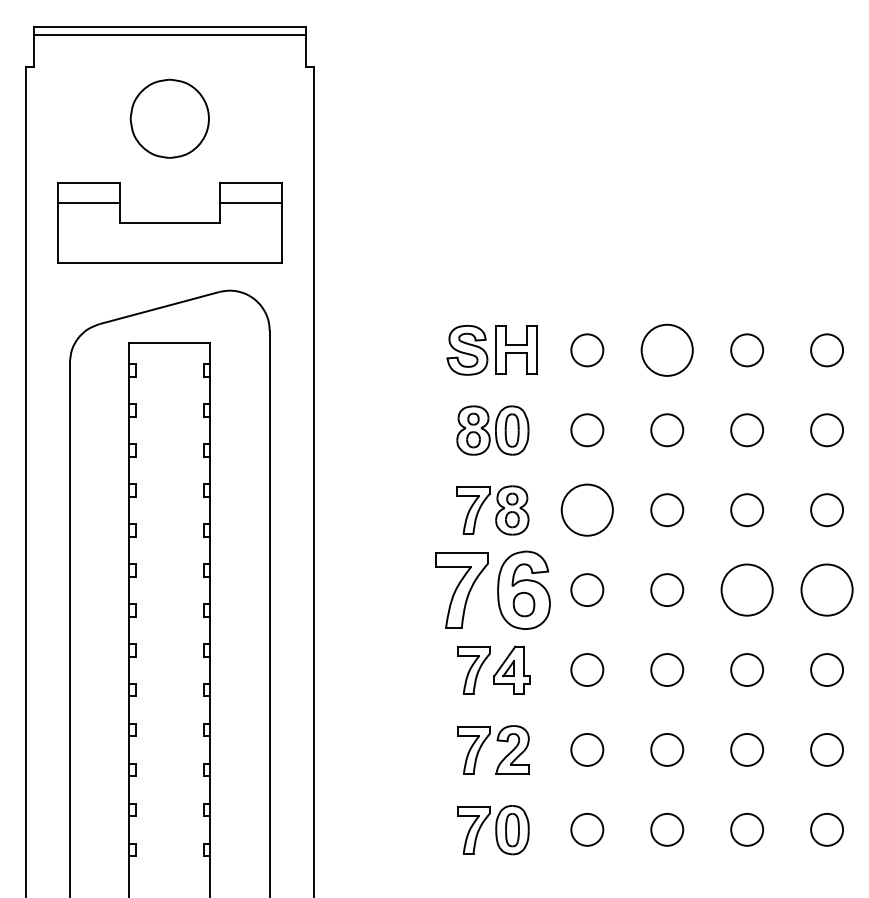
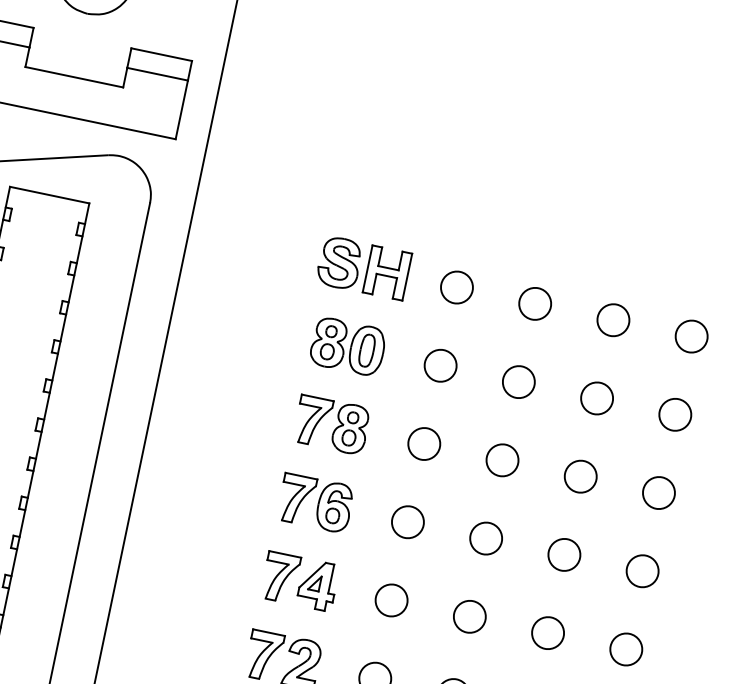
circle: (667, 350) -> (535, 304), size x0.62
circle: (587, 510) -> (424, 444), size x0.62
part: (492, 590) -> (315, 503), size x0.62
circle: (747, 590) -> (564, 555), size x0.62
circle: (827, 590) -> (642, 571), size x0.62

